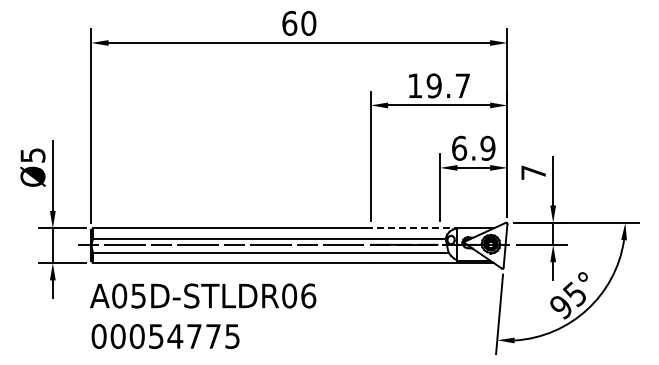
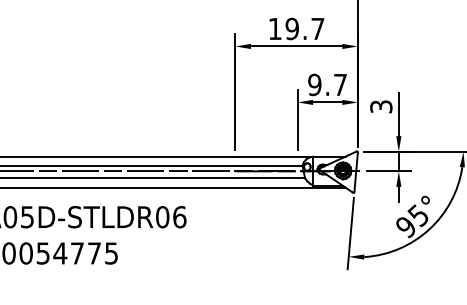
text: (473, 147) -> (327, 84), 6.9 -> 9.7
text: (533, 172) -> (381, 106), 7 -> 3
line: (415, 228) -> (275, 156), dashed -> solid

